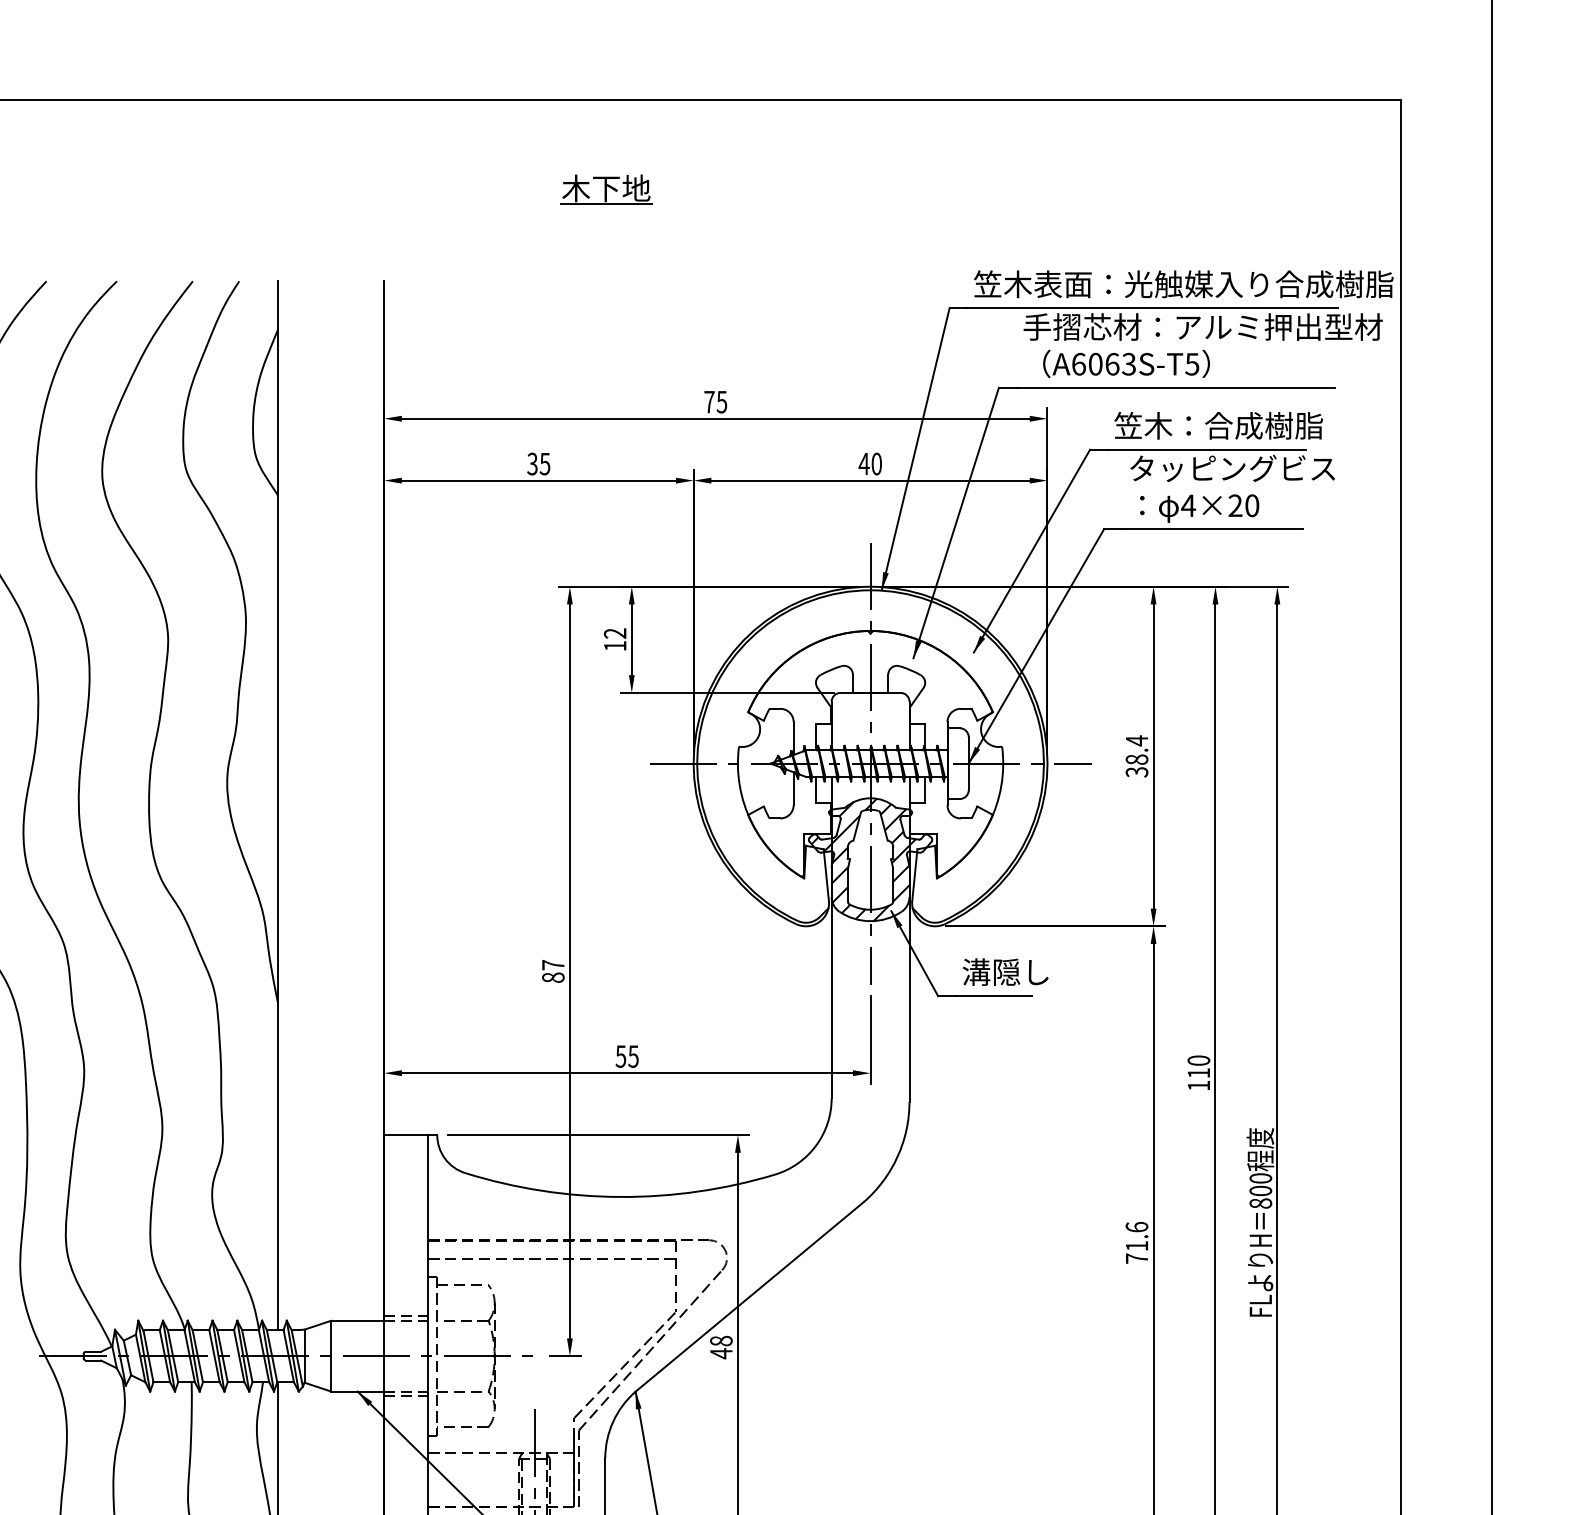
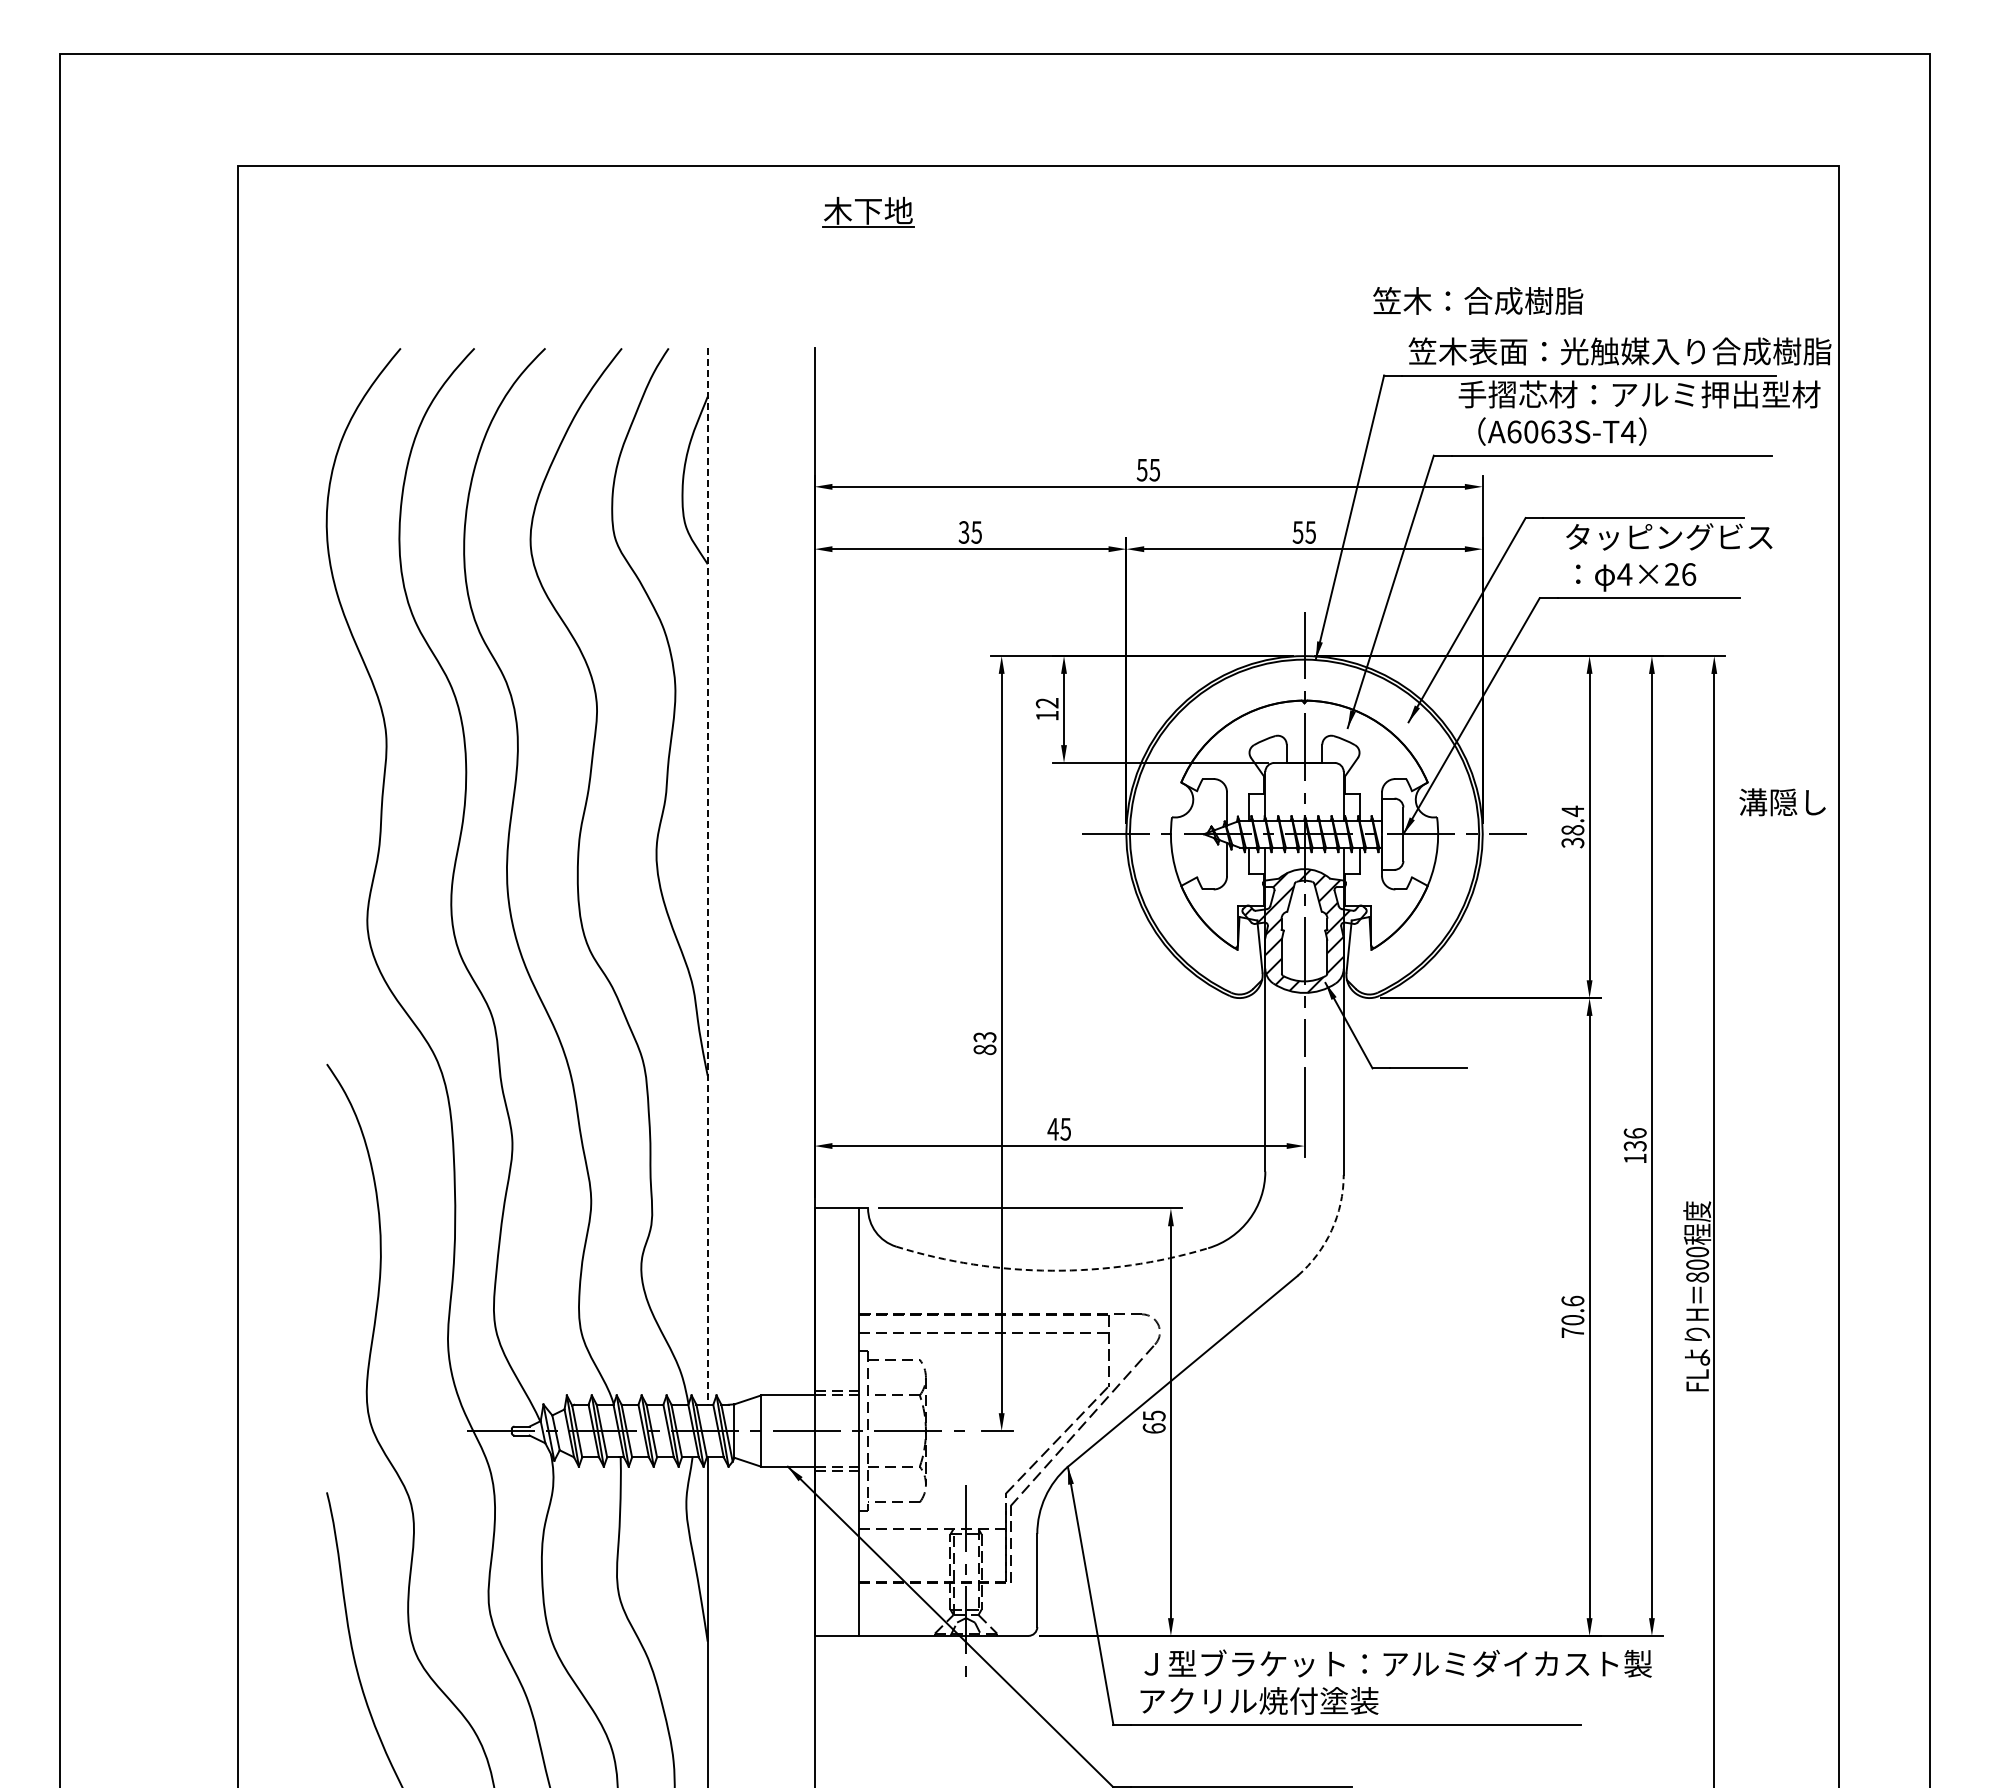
part: (606, 189) -> (868, 211), moved
text: (1192, 363) -> (1628, 431), A6063S-T5 -> A6063S-T4
text: (708, 402) -> (1141, 470), 75 -> 55
text: (1219, 425) -> (1478, 300), moved
text: (869, 464) -> (1303, 532), 40 -> 55
text: (1252, 505) -> (1689, 574), 4×20 -> 4×26
line: (277, 806) -> (707, 877), solid -> dashed
text: (552, 965) -> (984, 1037), 87 -> 83
text: (1005, 972) -> (1782, 802), moved
text: (620, 1056) -> (1052, 1129), 55 -> 45
text: (1198, 1066) -> (1634, 1139), 110 -> 136
arc: (897, 1157) -> (1331, 1230), solid -> dashed
arc: (620, 1196) -> (1052, 1270), solid -> dashed
text: (1136, 1246) -> (1572, 1320), 71.6 -> 70.6
text: (720, 1347) -> (1153, 1422), 48 -> 65

